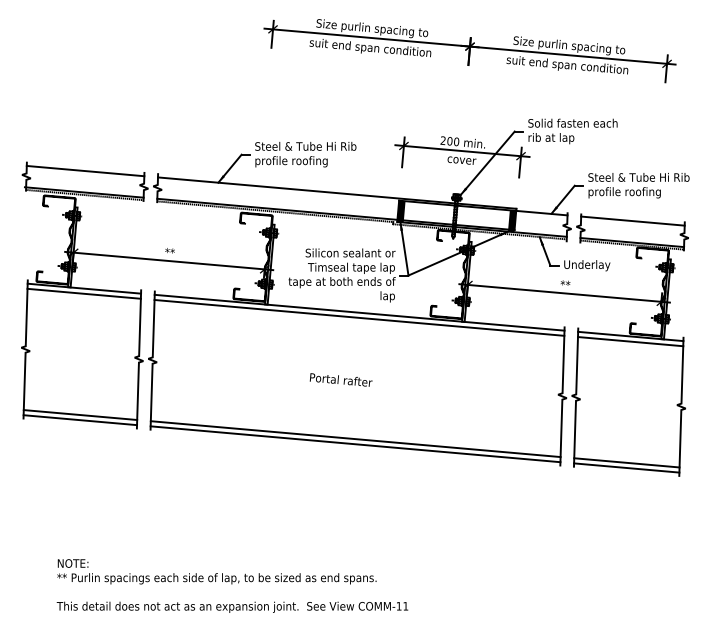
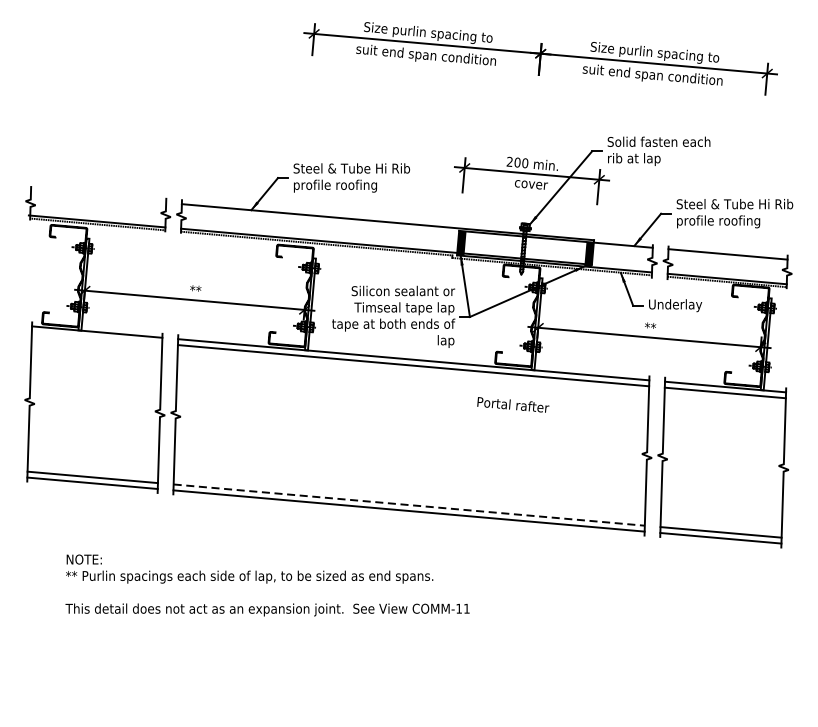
line: (85, 170) -> (98, 196), removed
line: (83, 293) -> (96, 337), removed
text: (340, 379) -> (512, 404), moved
line: (355, 439) -> (409, 505), solid -> dashed
text: (232, 585) -> (267, 584), moved

